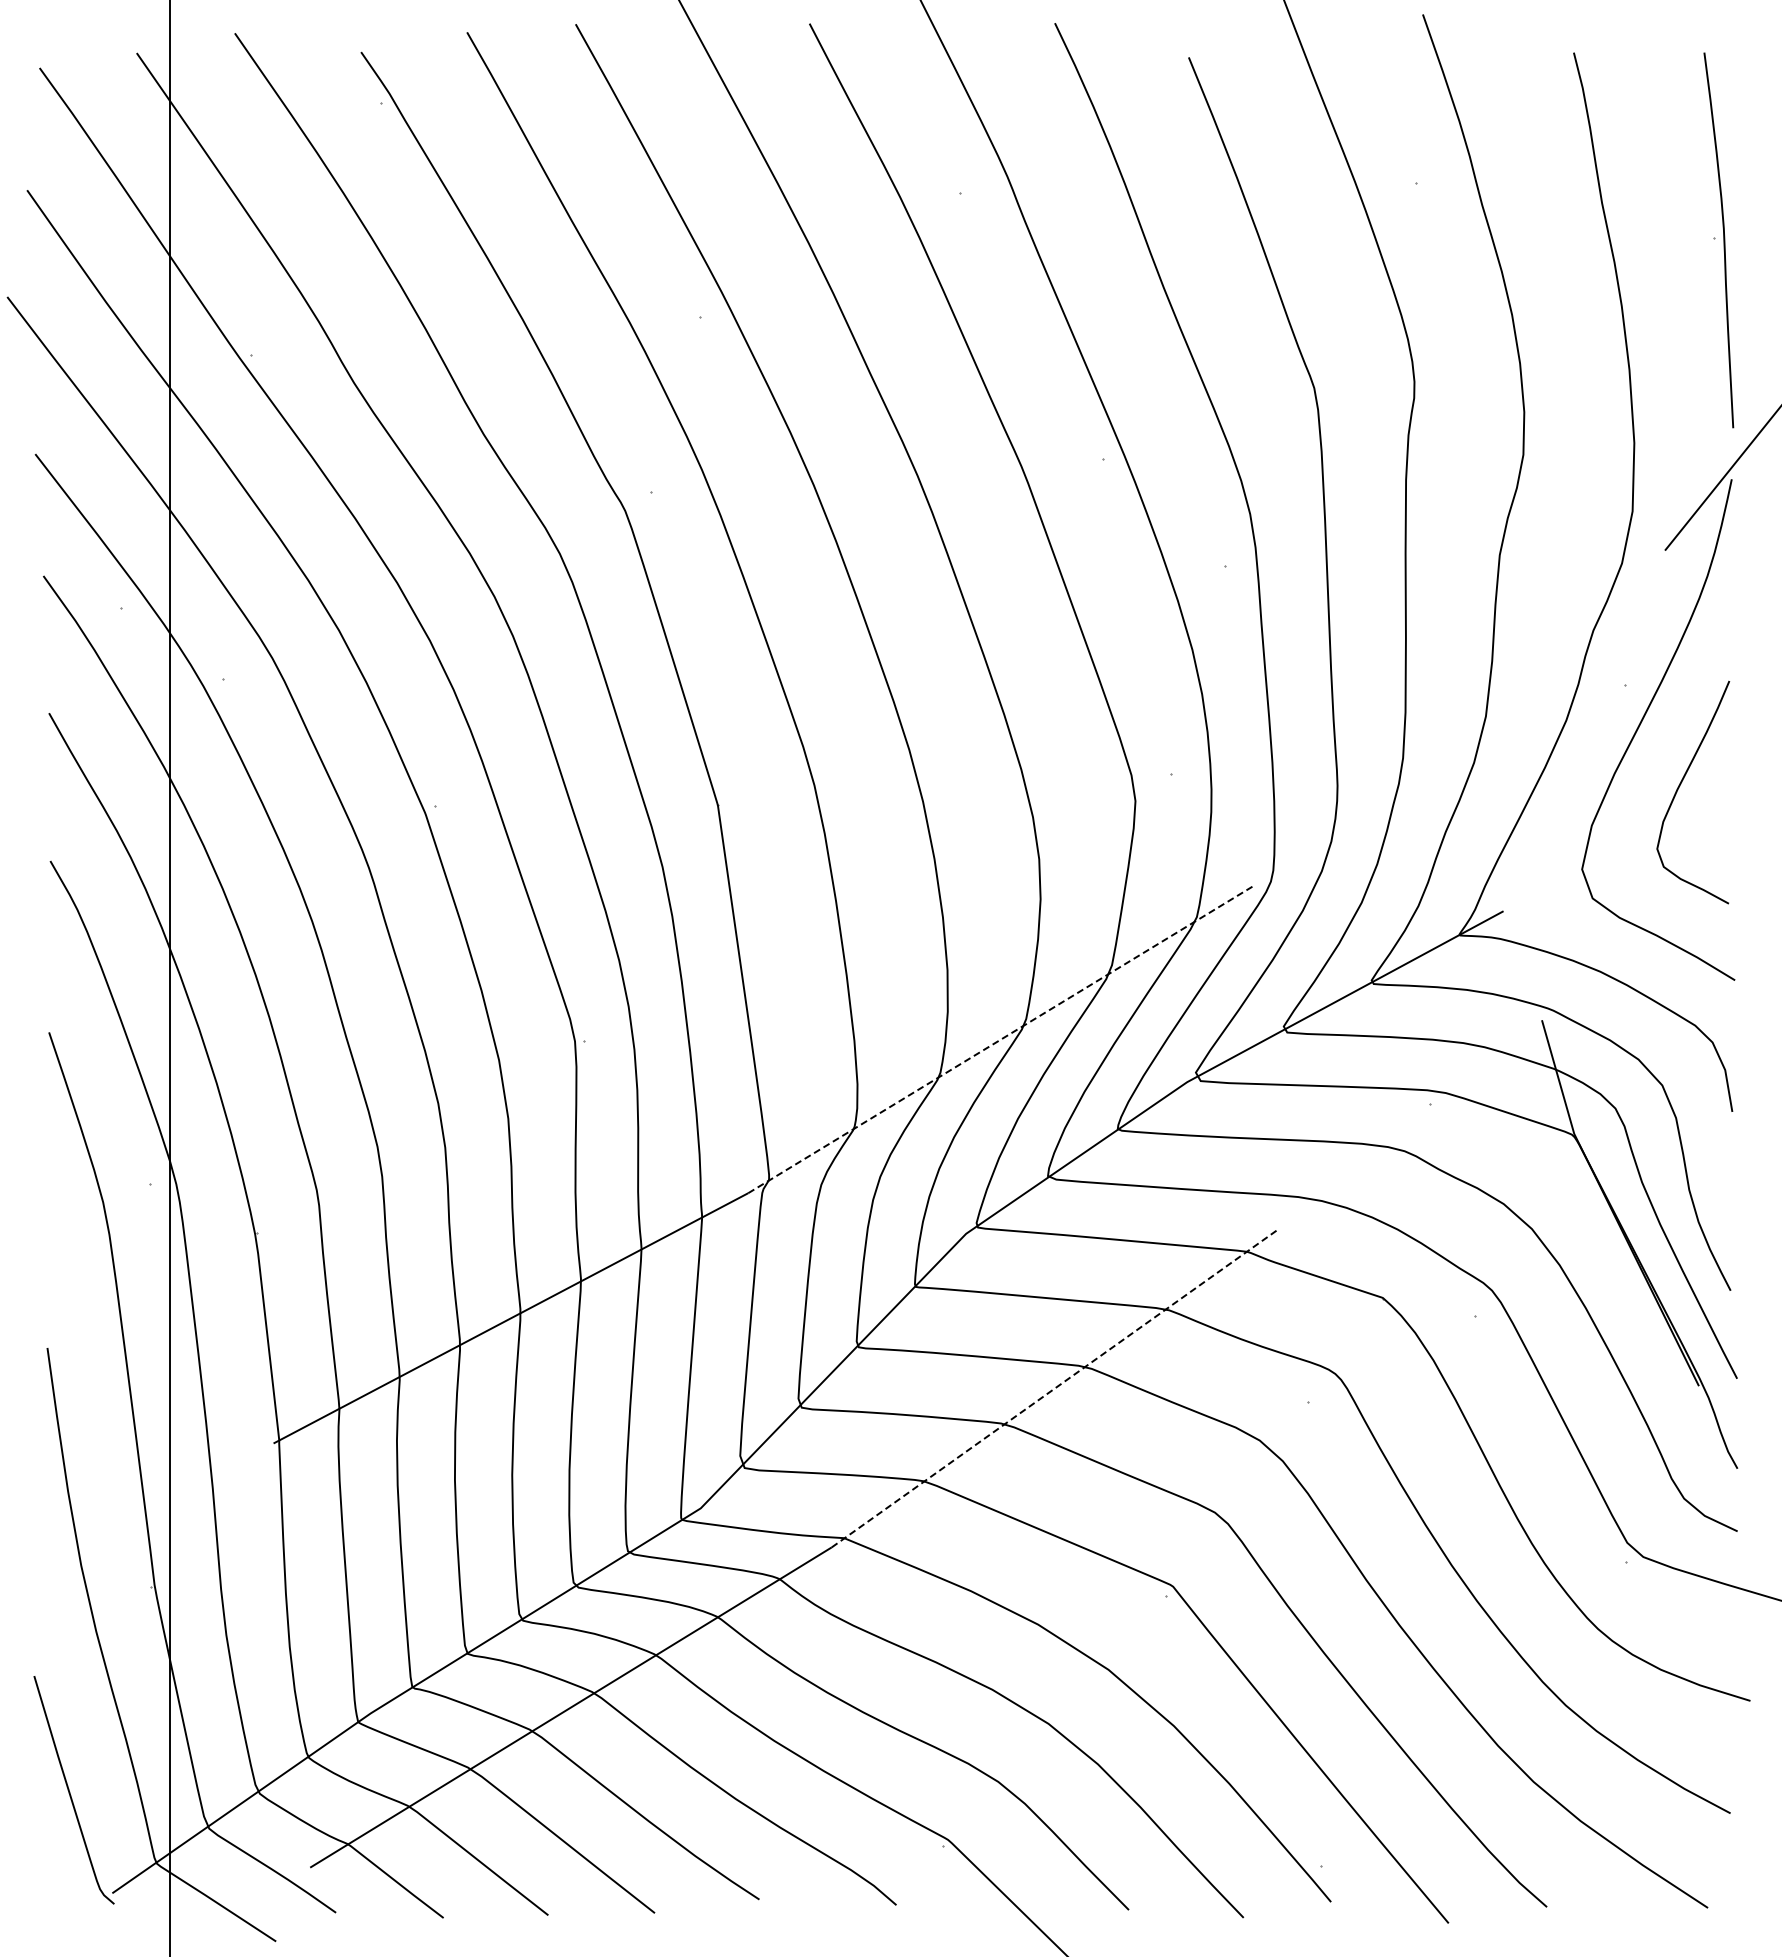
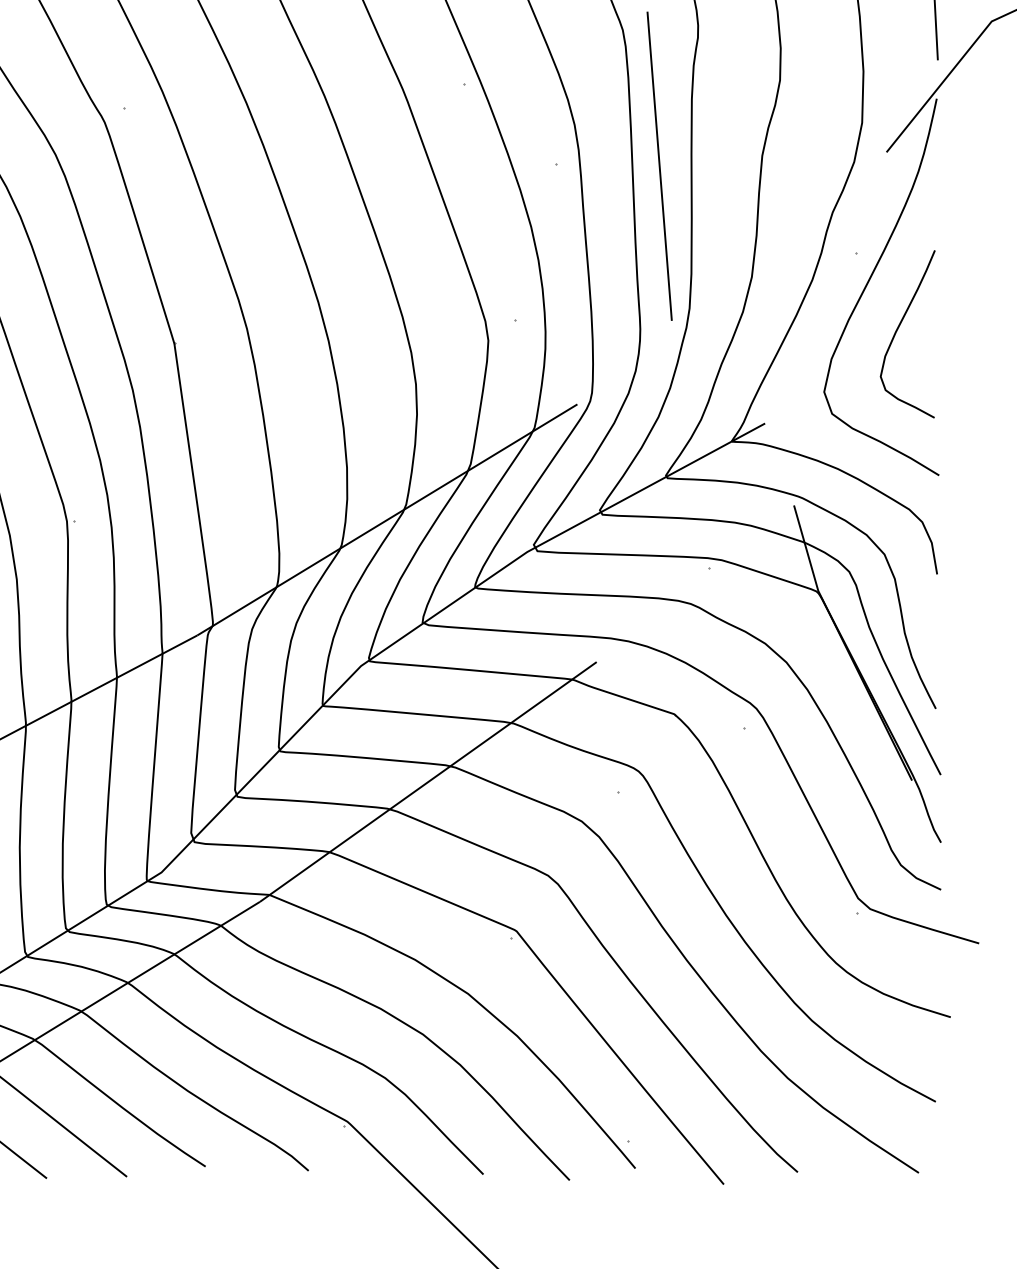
line: (1363, 568) -> (659, 165), added
line: (1001, 1039) -> (387, 519), dashed -> solid
line: (1055, 1387) -> (428, 781), dashed -> solid

